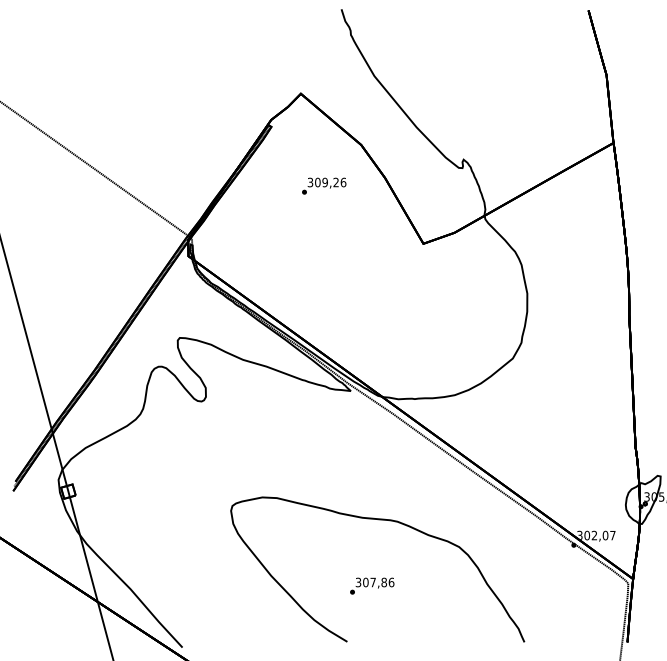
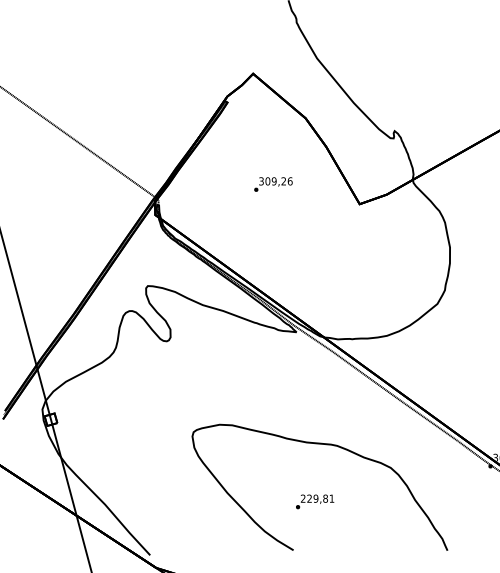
text: (324, 185) -> (273, 183), moved
text: (374, 582) -> (317, 498), 307,86 -> 229,81

